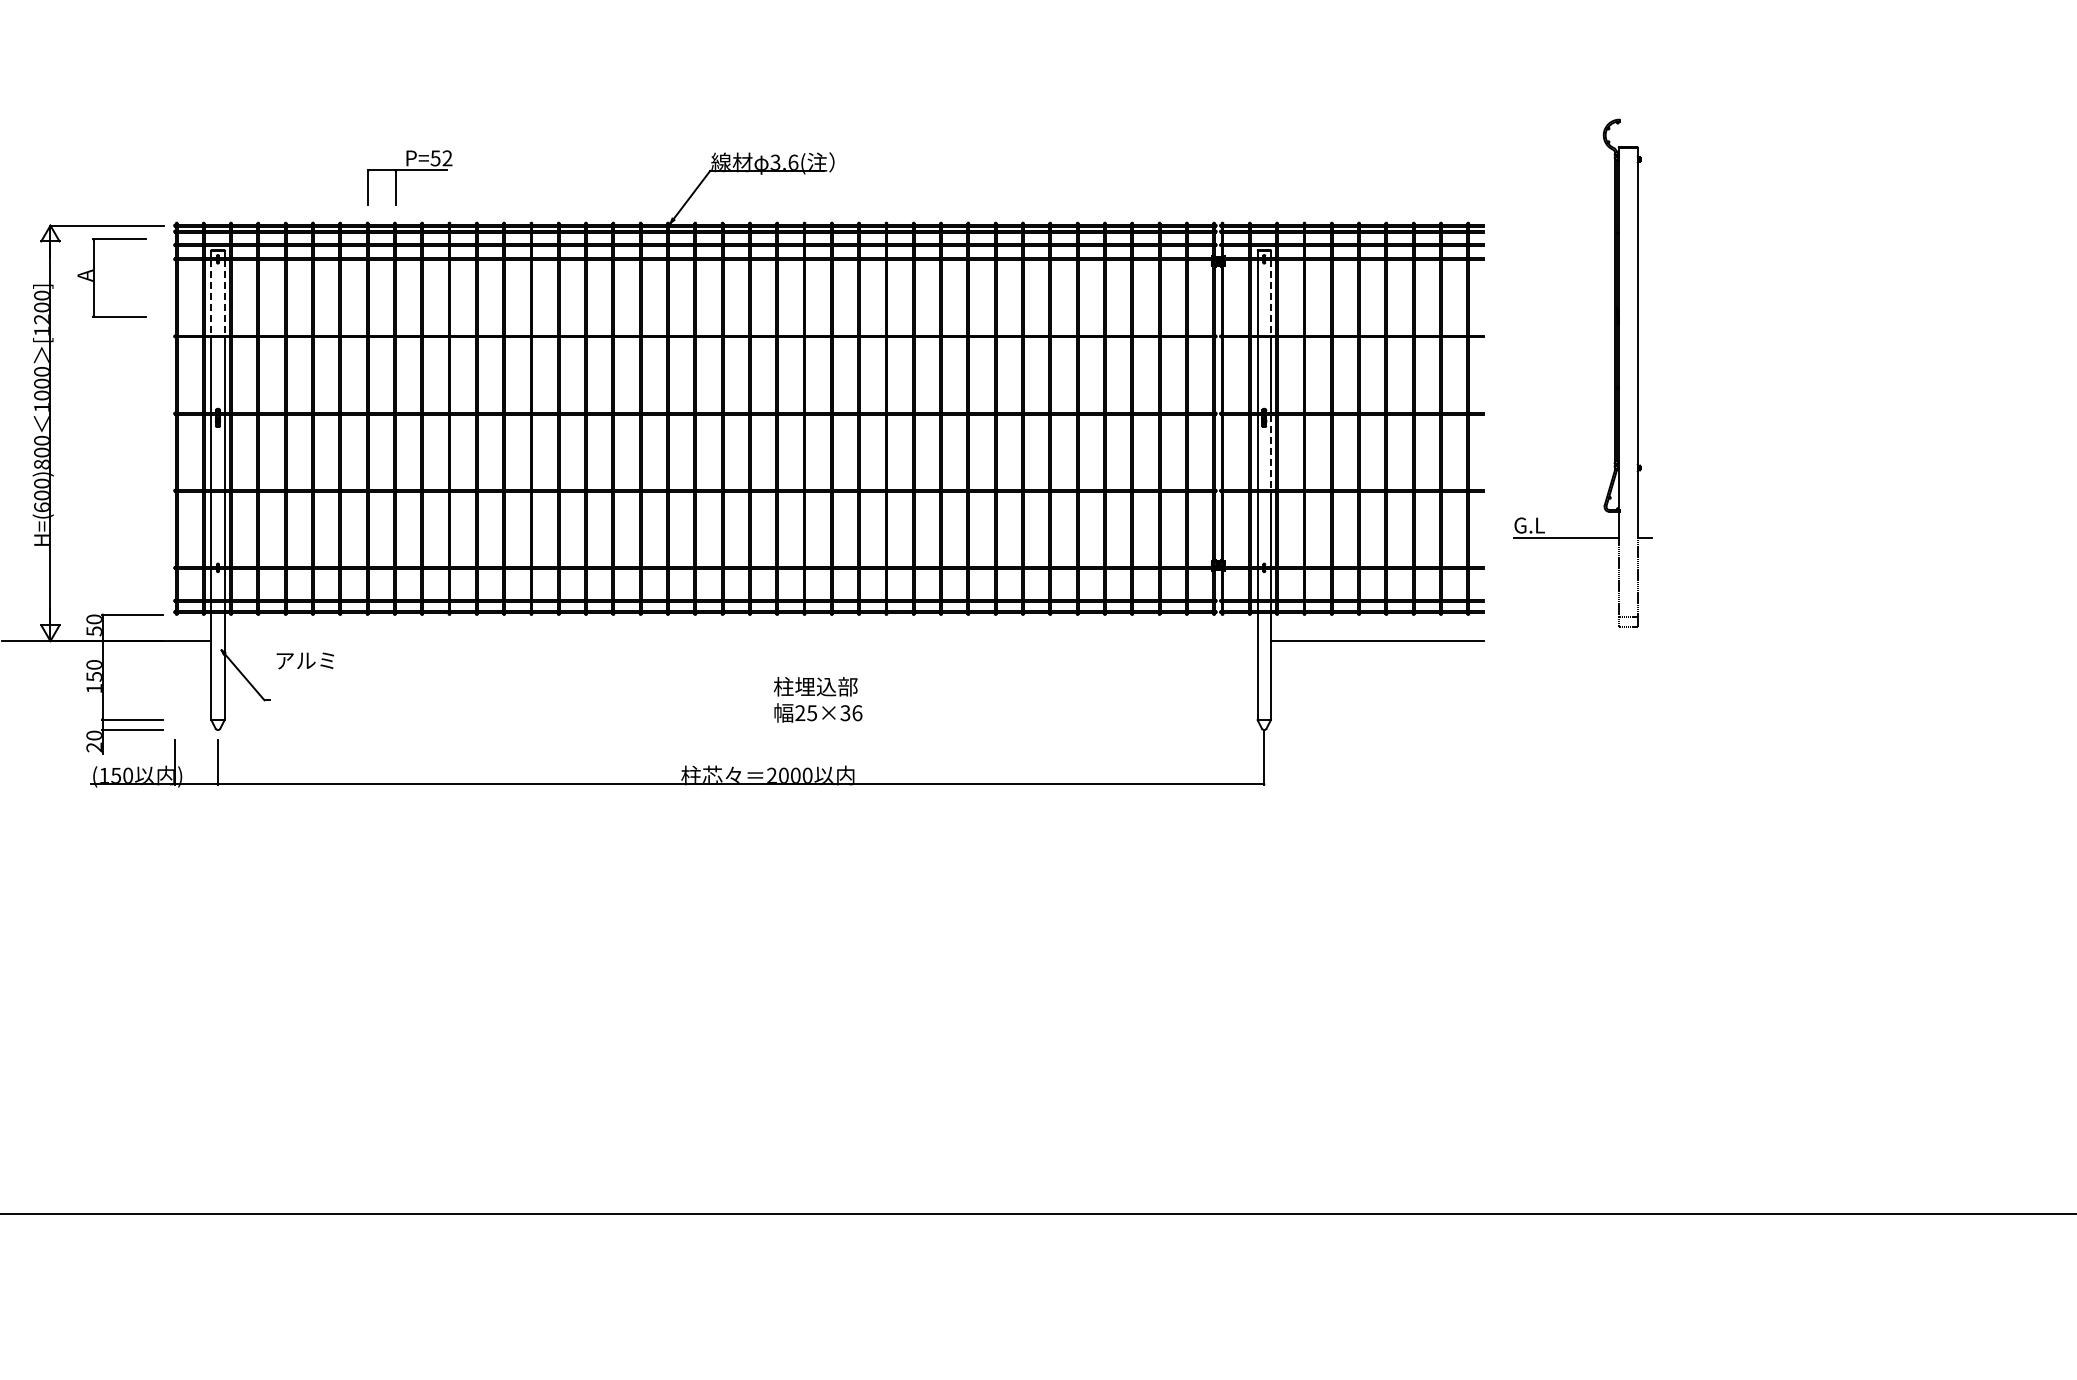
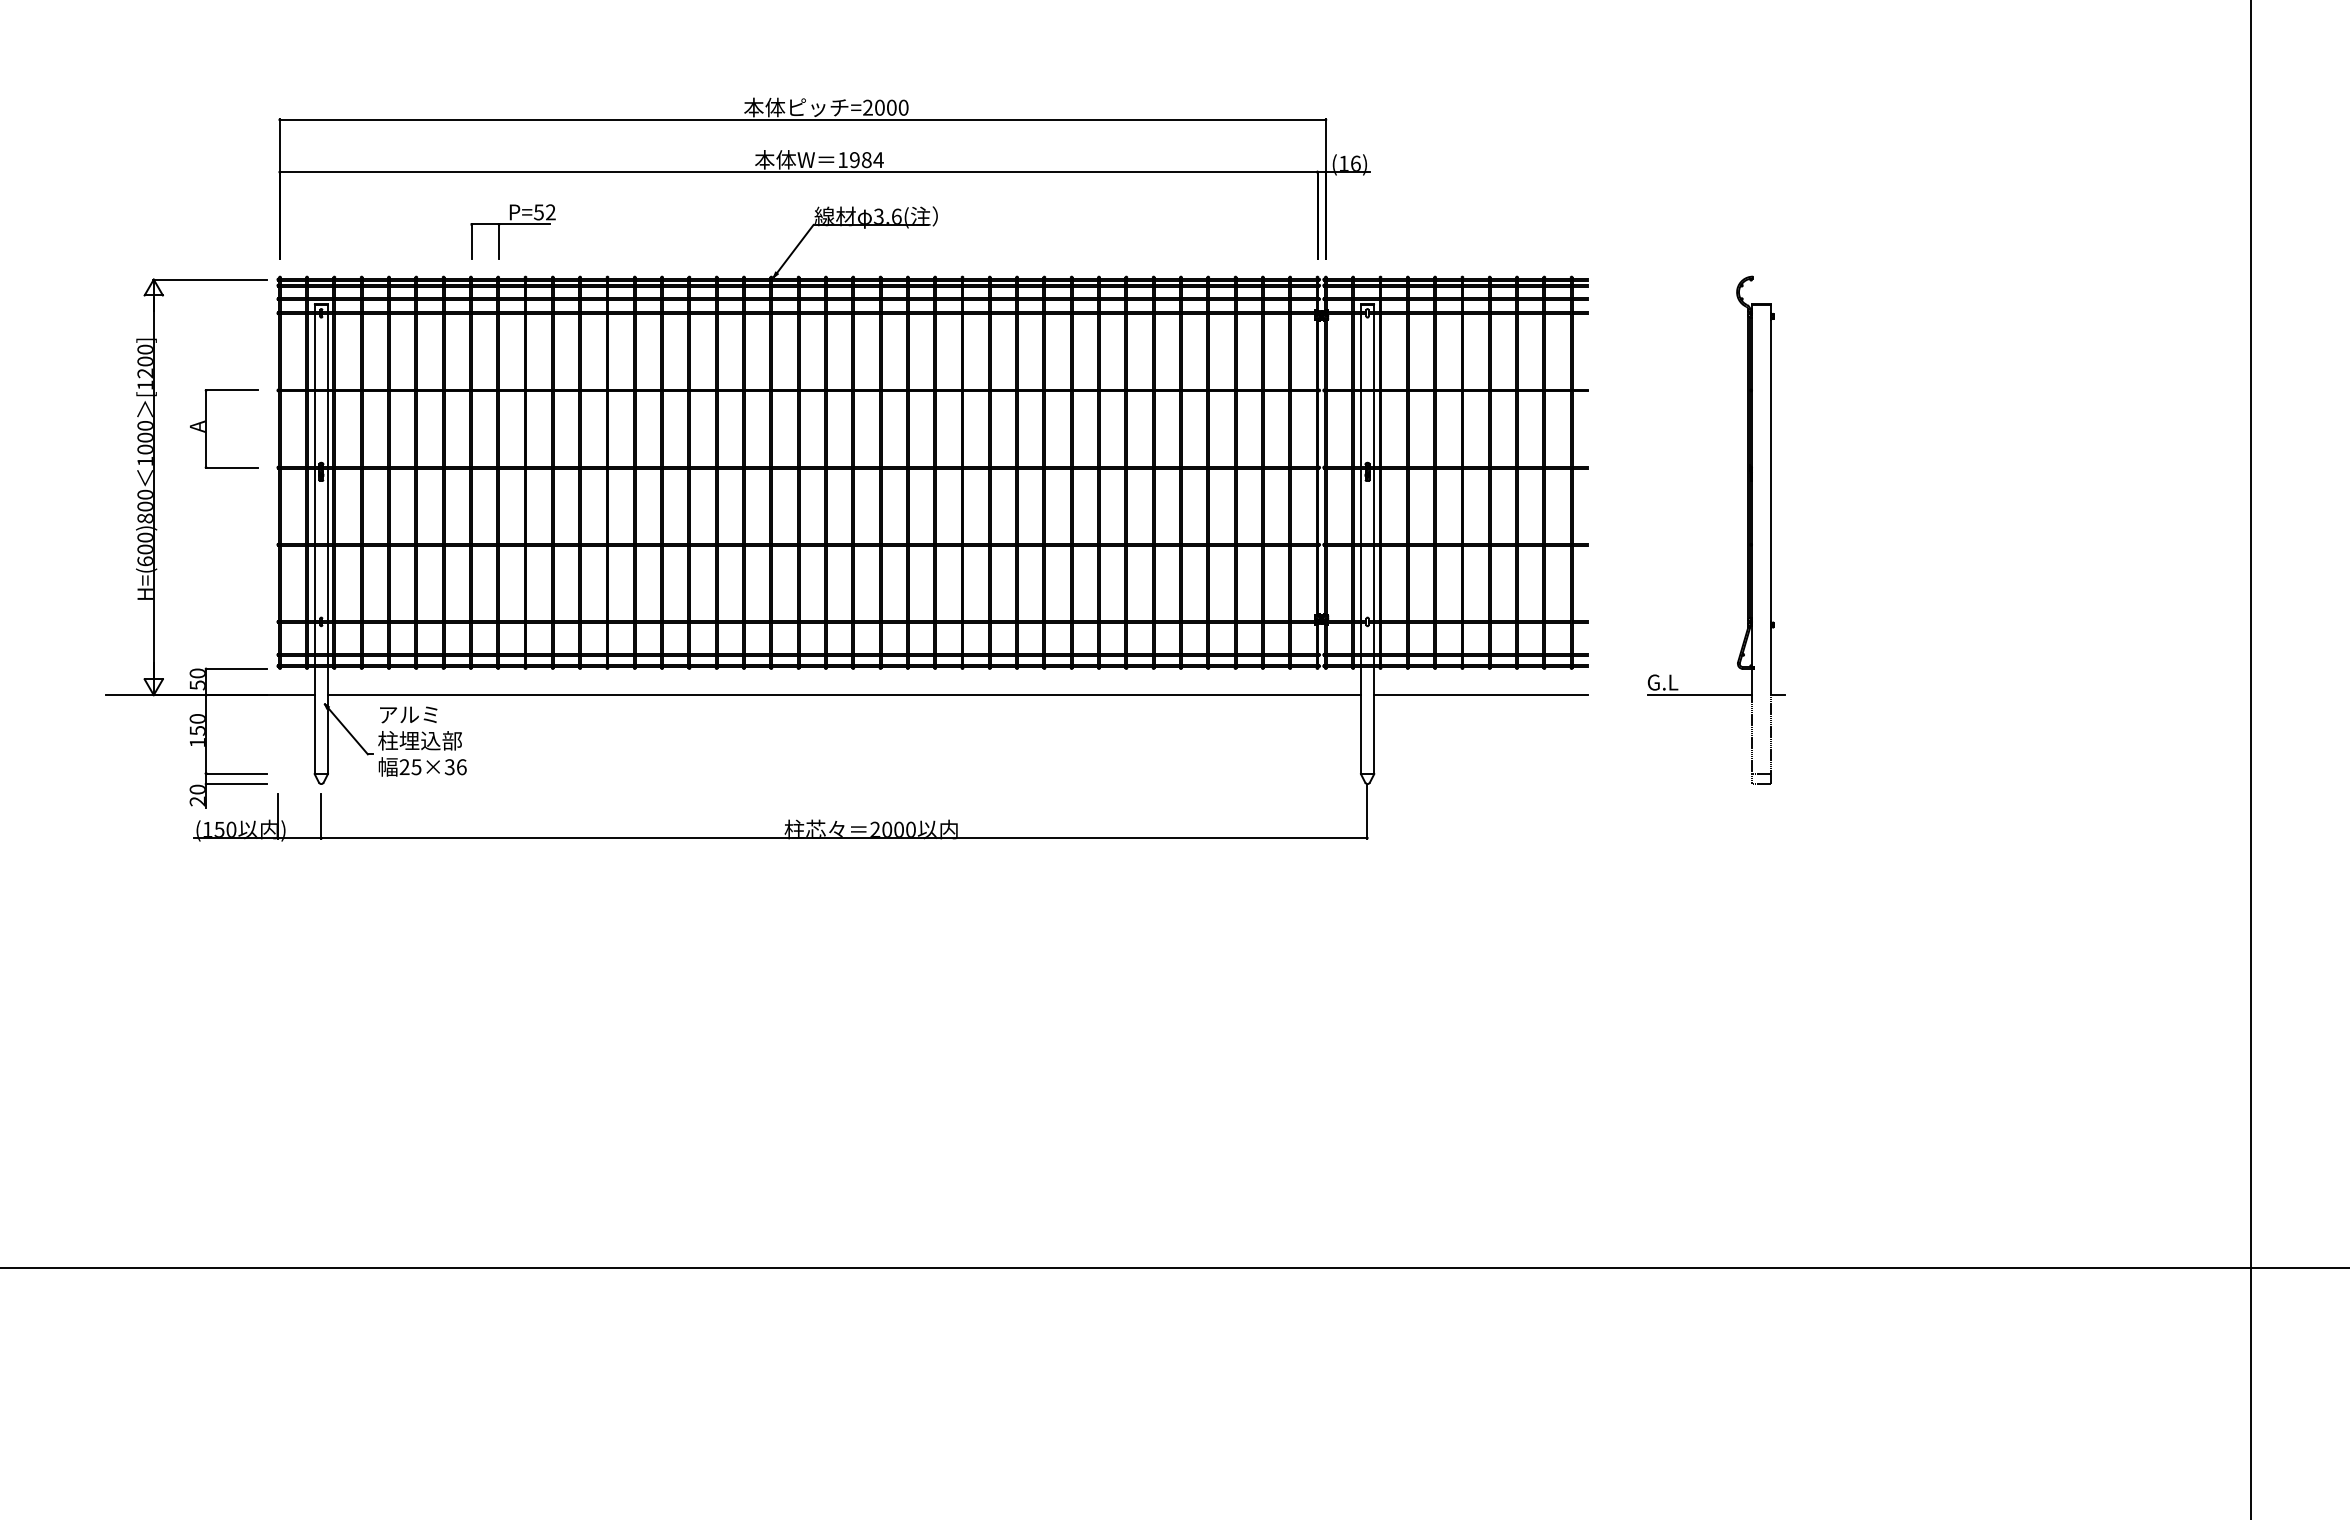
part: (721, 124) -> (824, 178), added
part: (94, 277) -> (206, 428), moved
line: (211, 297) -> (314, 351), dashed -> solid
line: (224, 297) -> (327, 351), dashed -> solid
line: (1271, 297) -> (1374, 351), dashed -> solid
part: (1614, 372) -> (1747, 529), moved
line: (1271, 452) -> (1374, 506), dashed -> solid
line: (741, 641) -> (844, 695), added
text: (818, 699) -> (422, 753), moved

